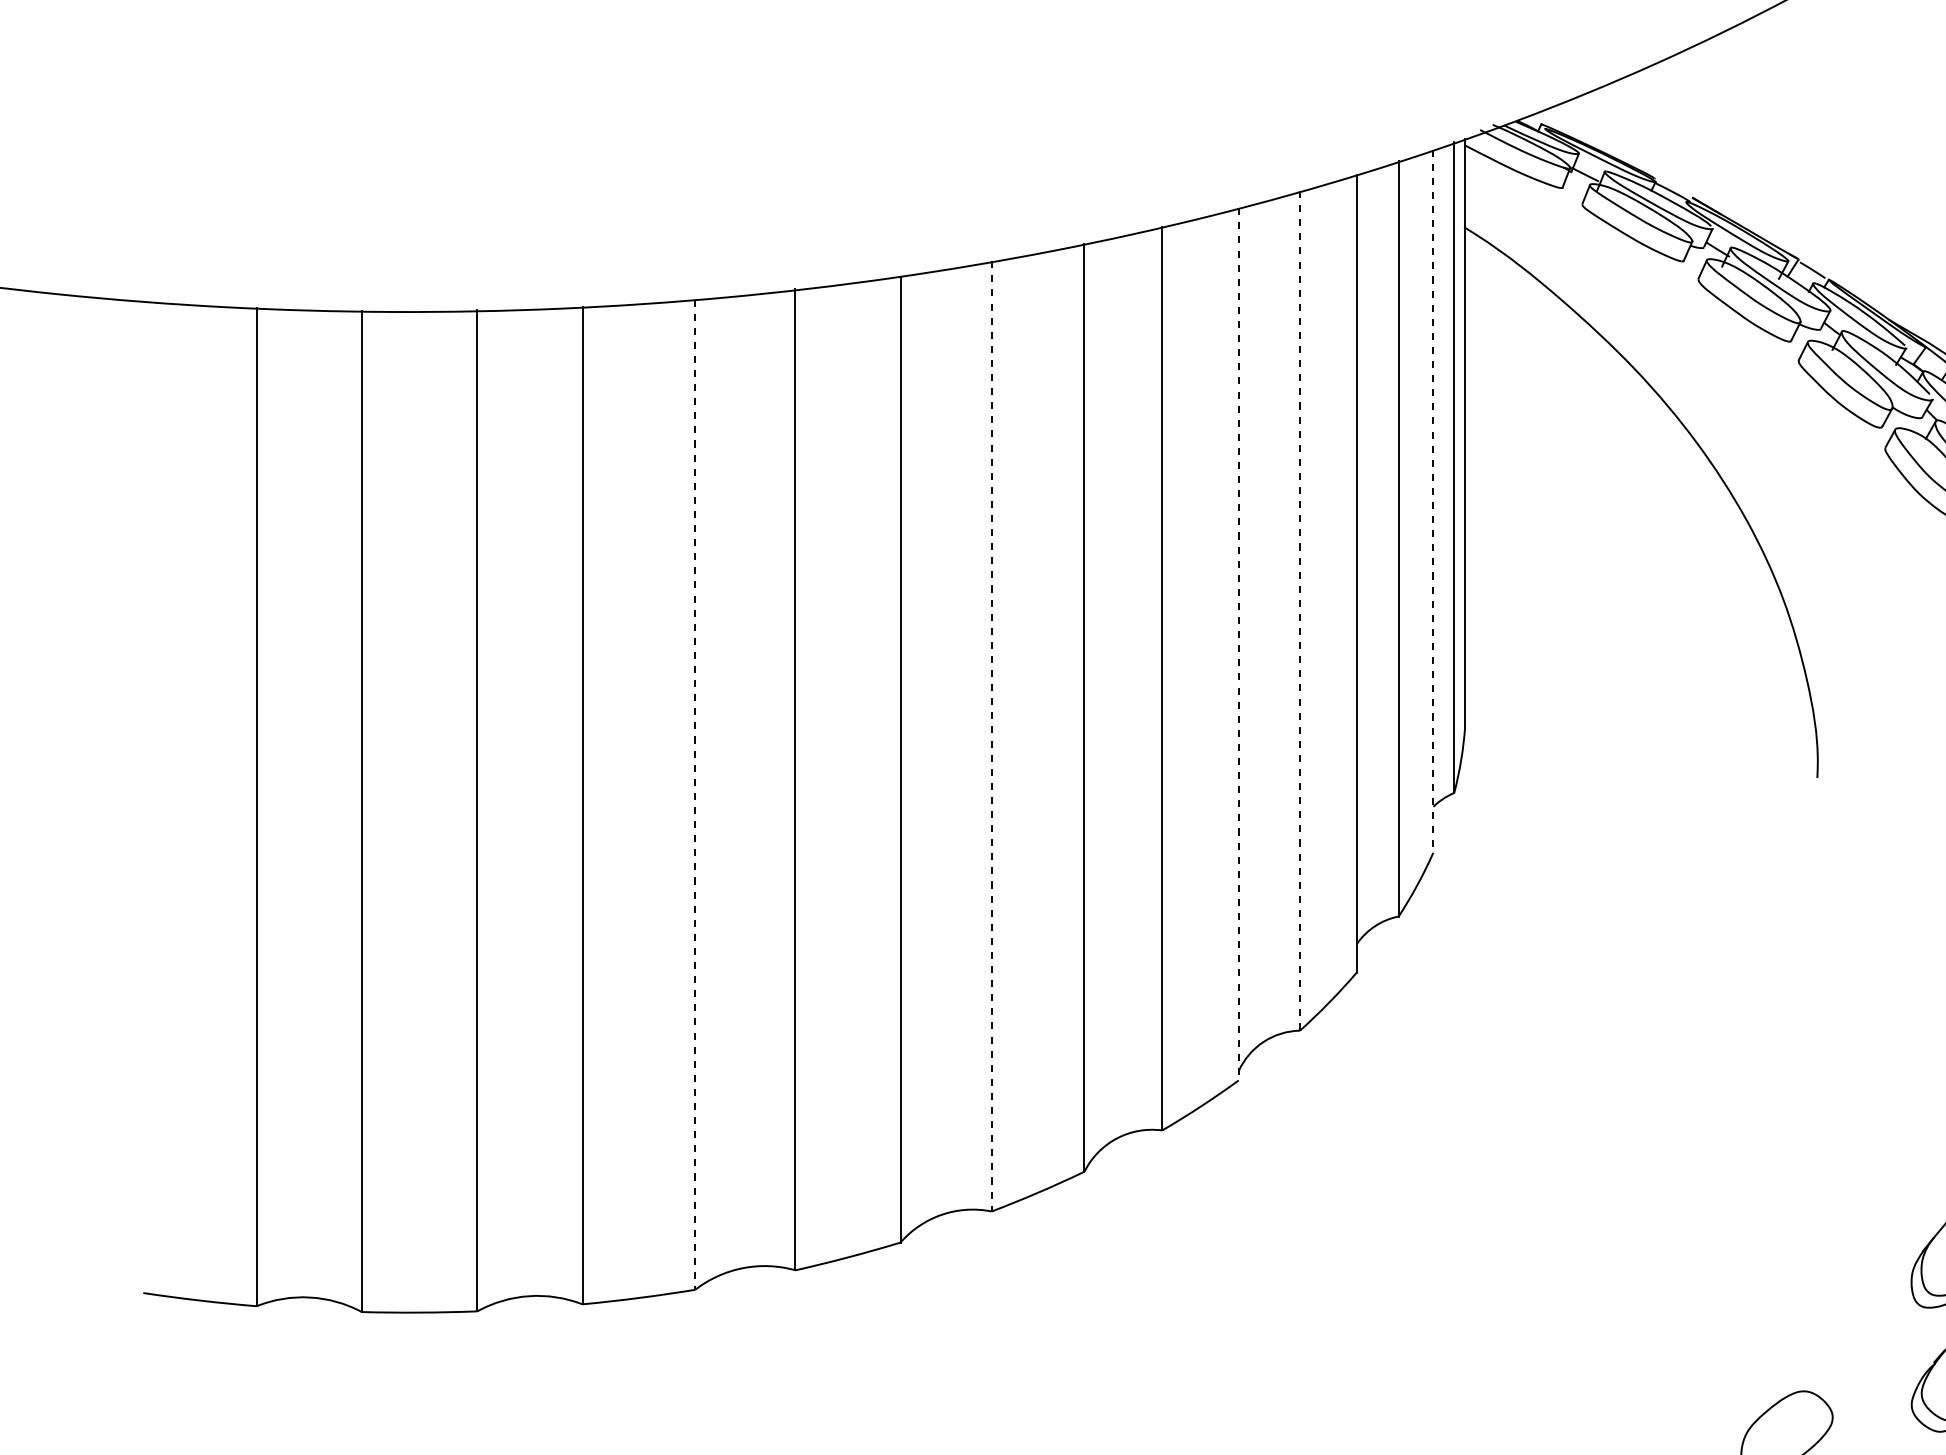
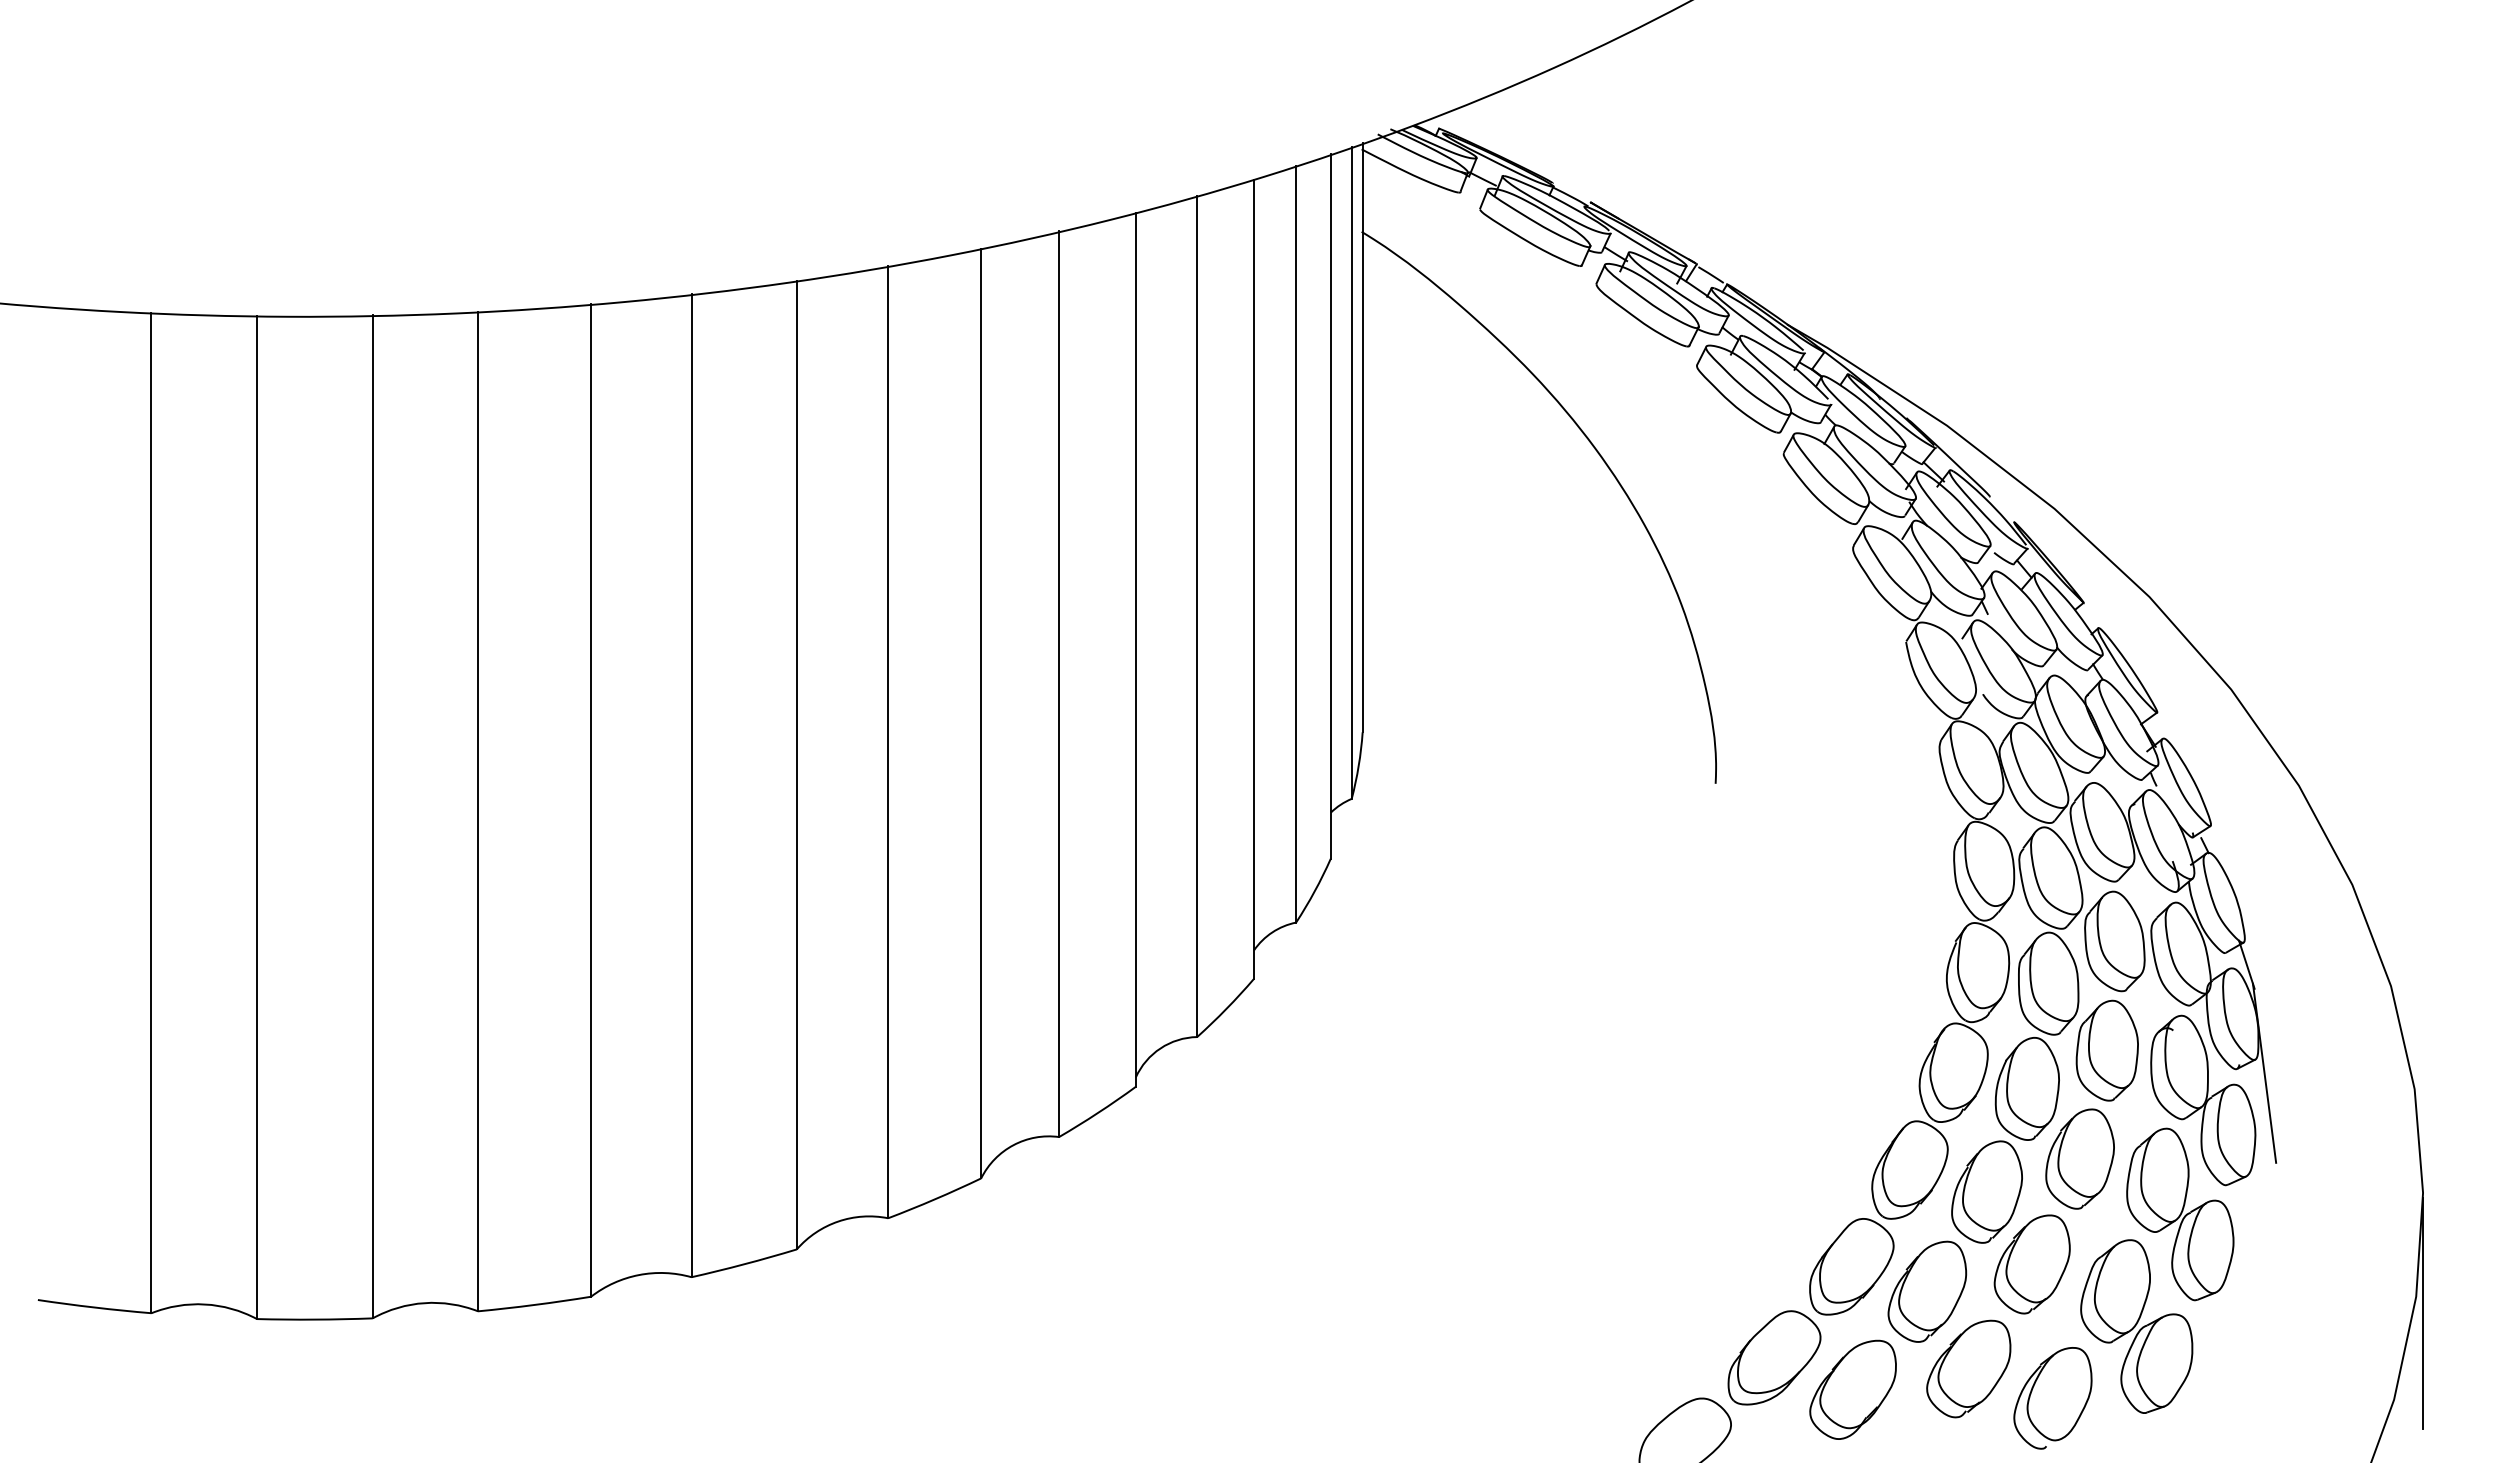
line: (1433, 501) -> (1330, 506), dashed -> solid
line: (1300, 611) -> (1197, 616), dashed -> solid
line: (1238, 644) -> (1135, 650), dashed -> solid
line: (992, 736) -> (888, 742), dashed -> solid
line: (695, 795) -> (591, 801), dashed -> solid
part: (1876, 1350) -> (1774, 1357), added

